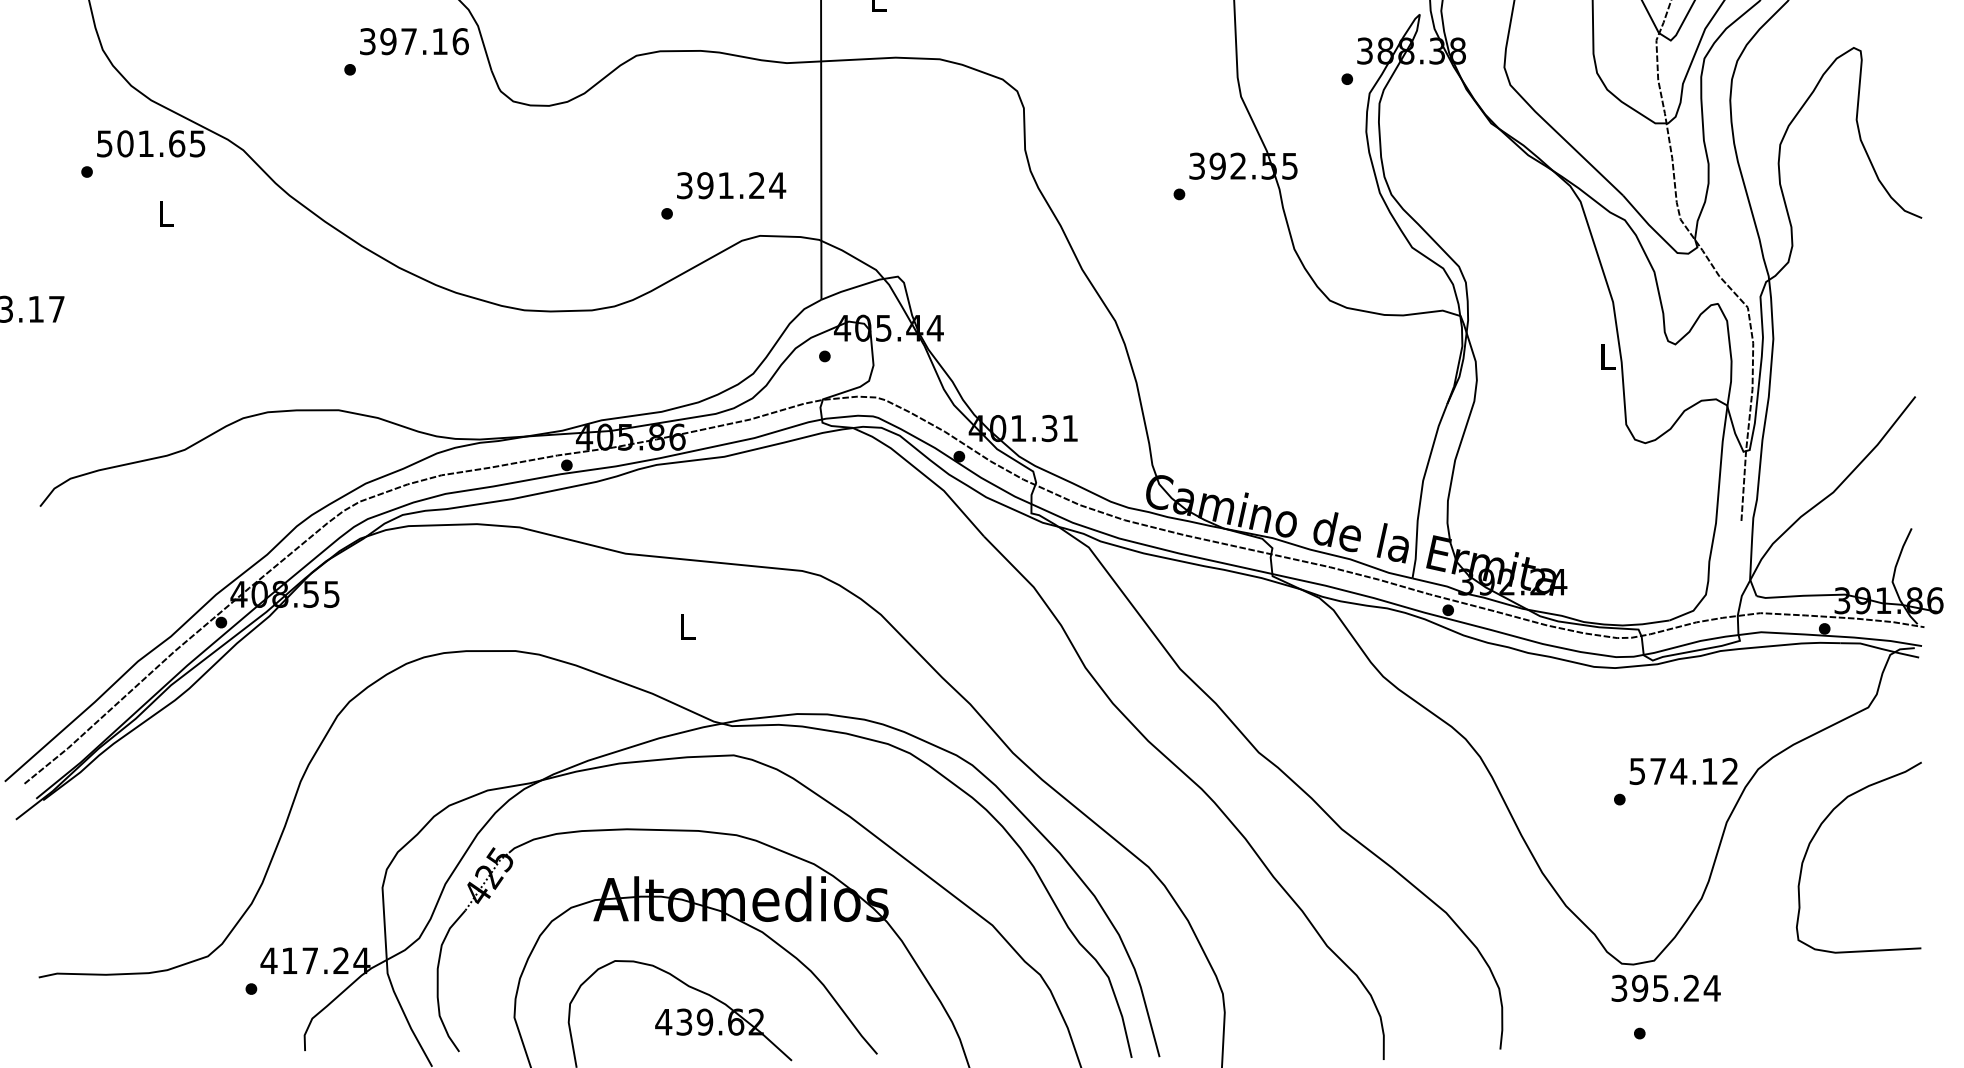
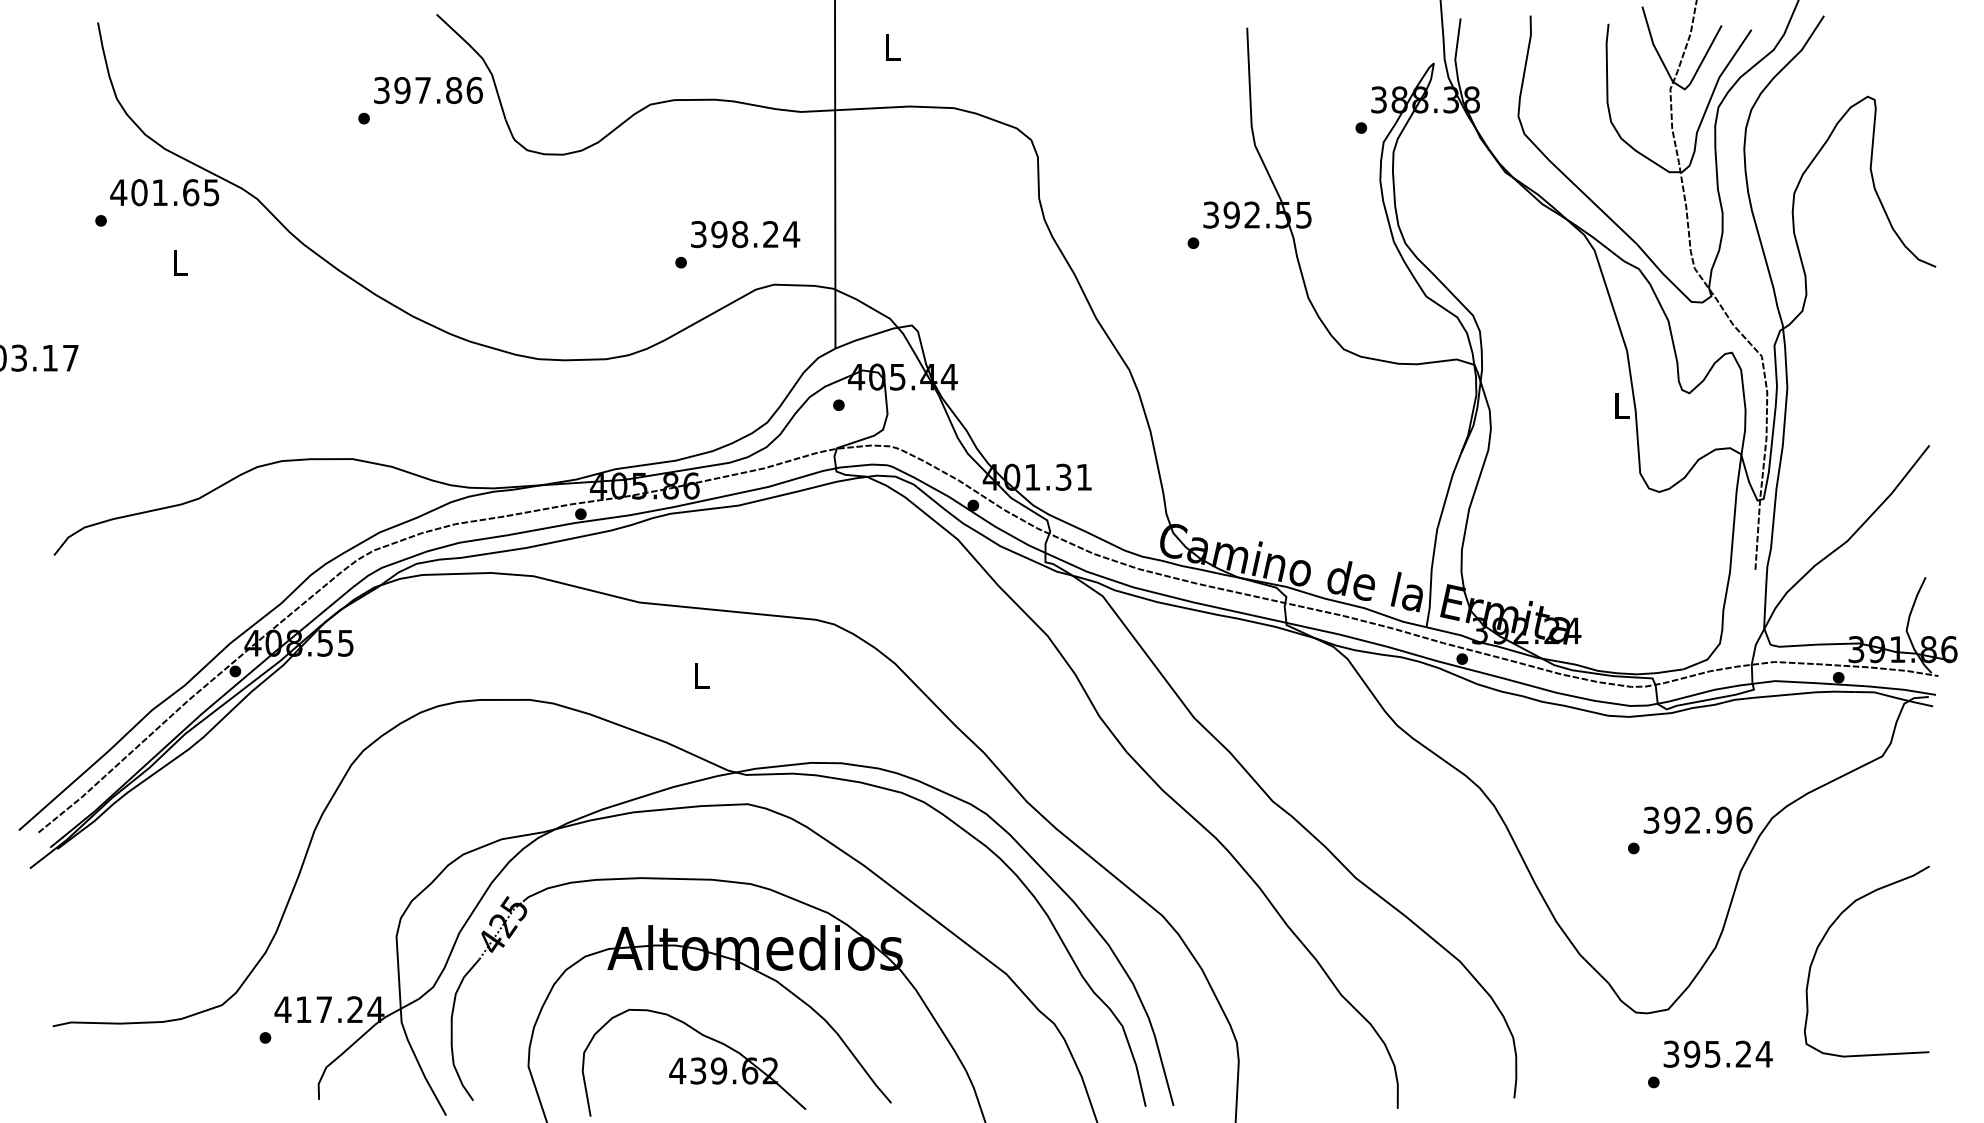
text: (440, 41) -> (454, 90), 397.16 -> 397.86
text: (104, 143) -> (118, 192), 501.65 -> 401.65
text: (726, 185) -> (740, 234), 391.24 -> 398.24
text: (1684, 770) -> (1698, 819), 574.12 -> 392.96
curve: (1816, 834) -> (1824, 938), moved
text: (1665, 987) -> (1717, 1053), moved

